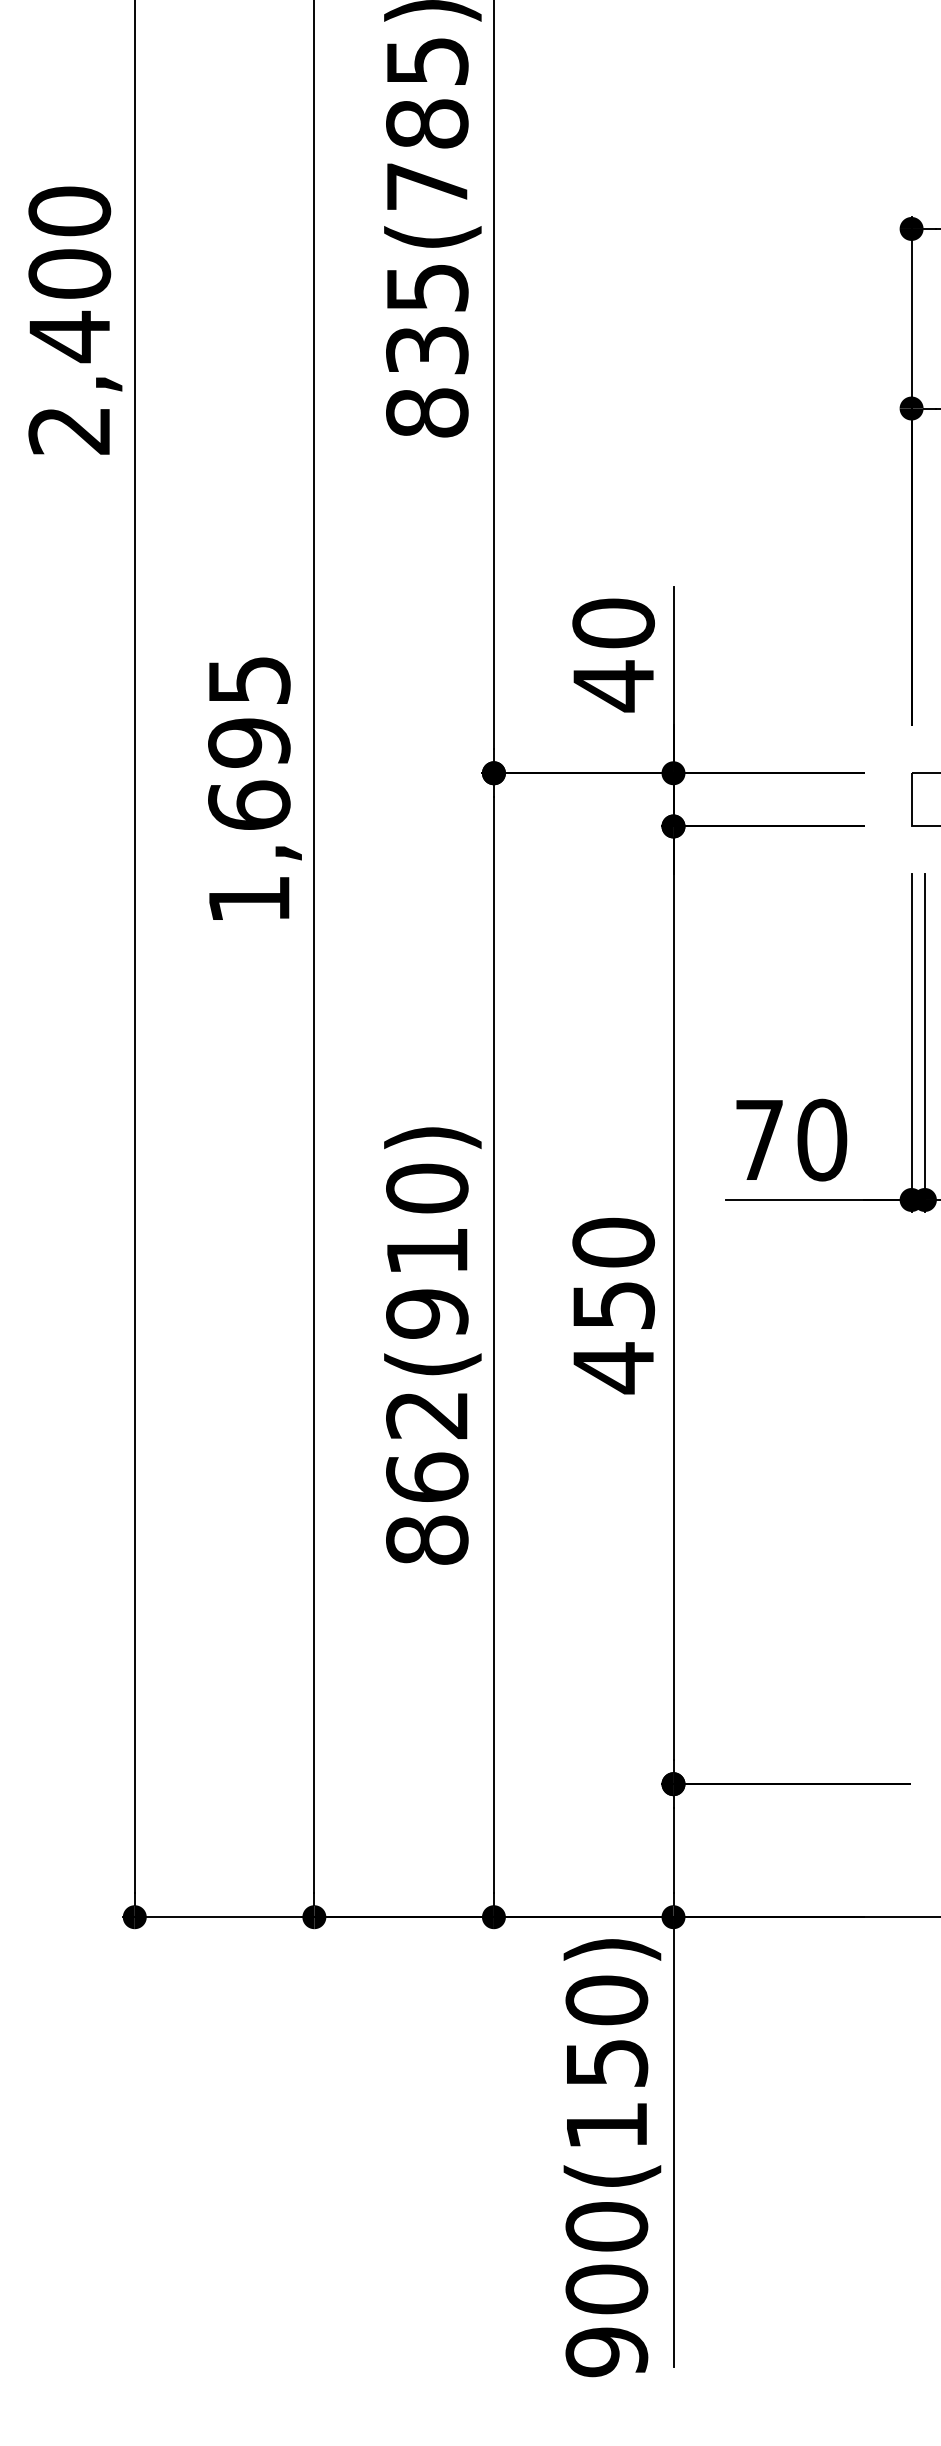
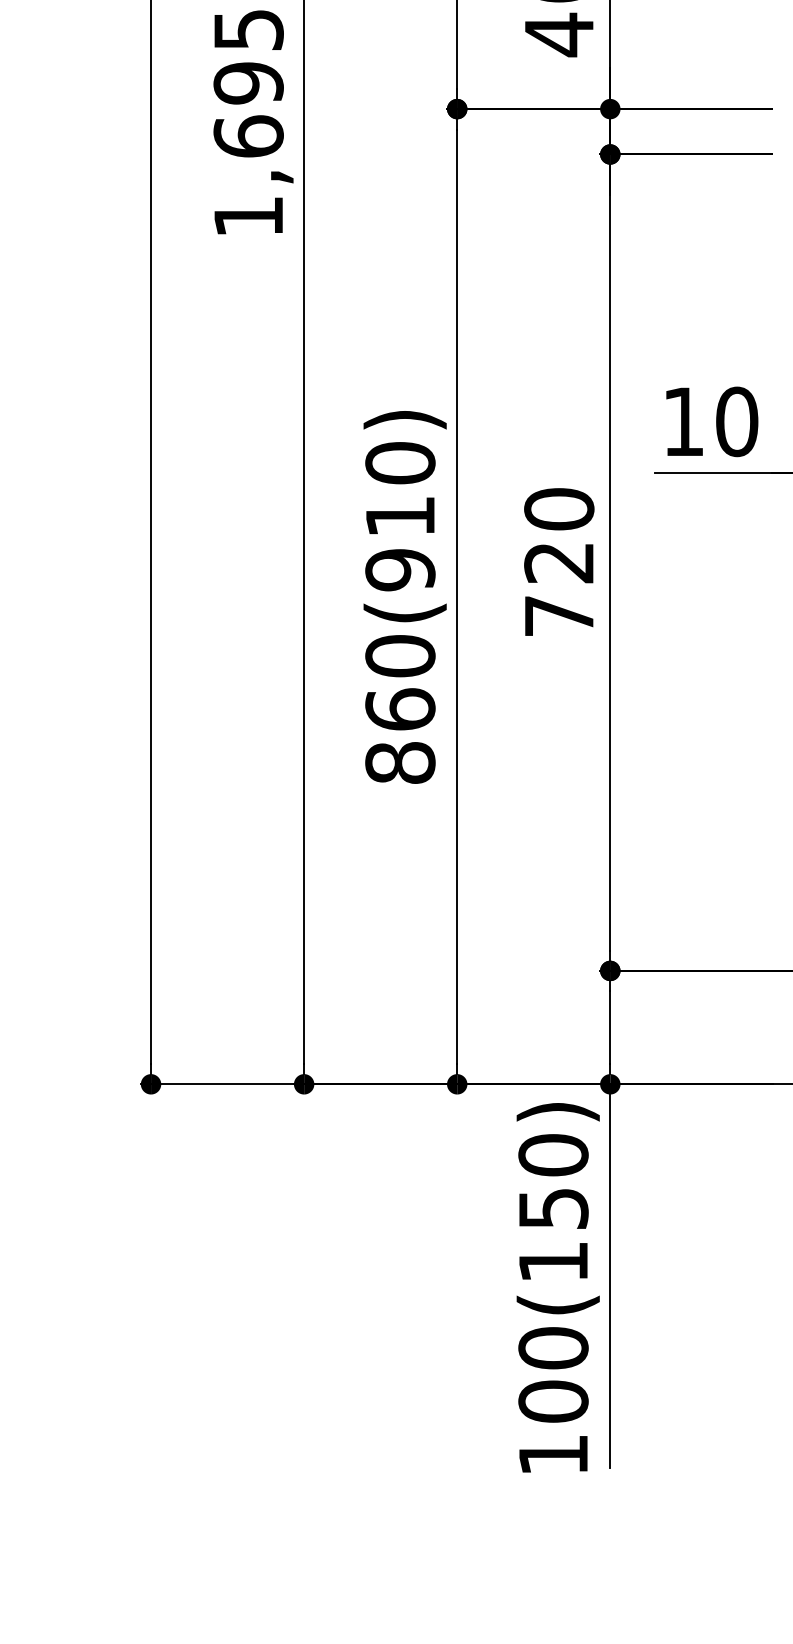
text: (759, 1139) -> (683, 421), 70 -> 10
text: (613, 1338) -> (559, 590), 450 -> 720
text: (427, 1414) -> (400, 655), 862(910) -> 860(910)
text: (606, 2352) -> (553, 1455), 900(150) -> 100(150)

